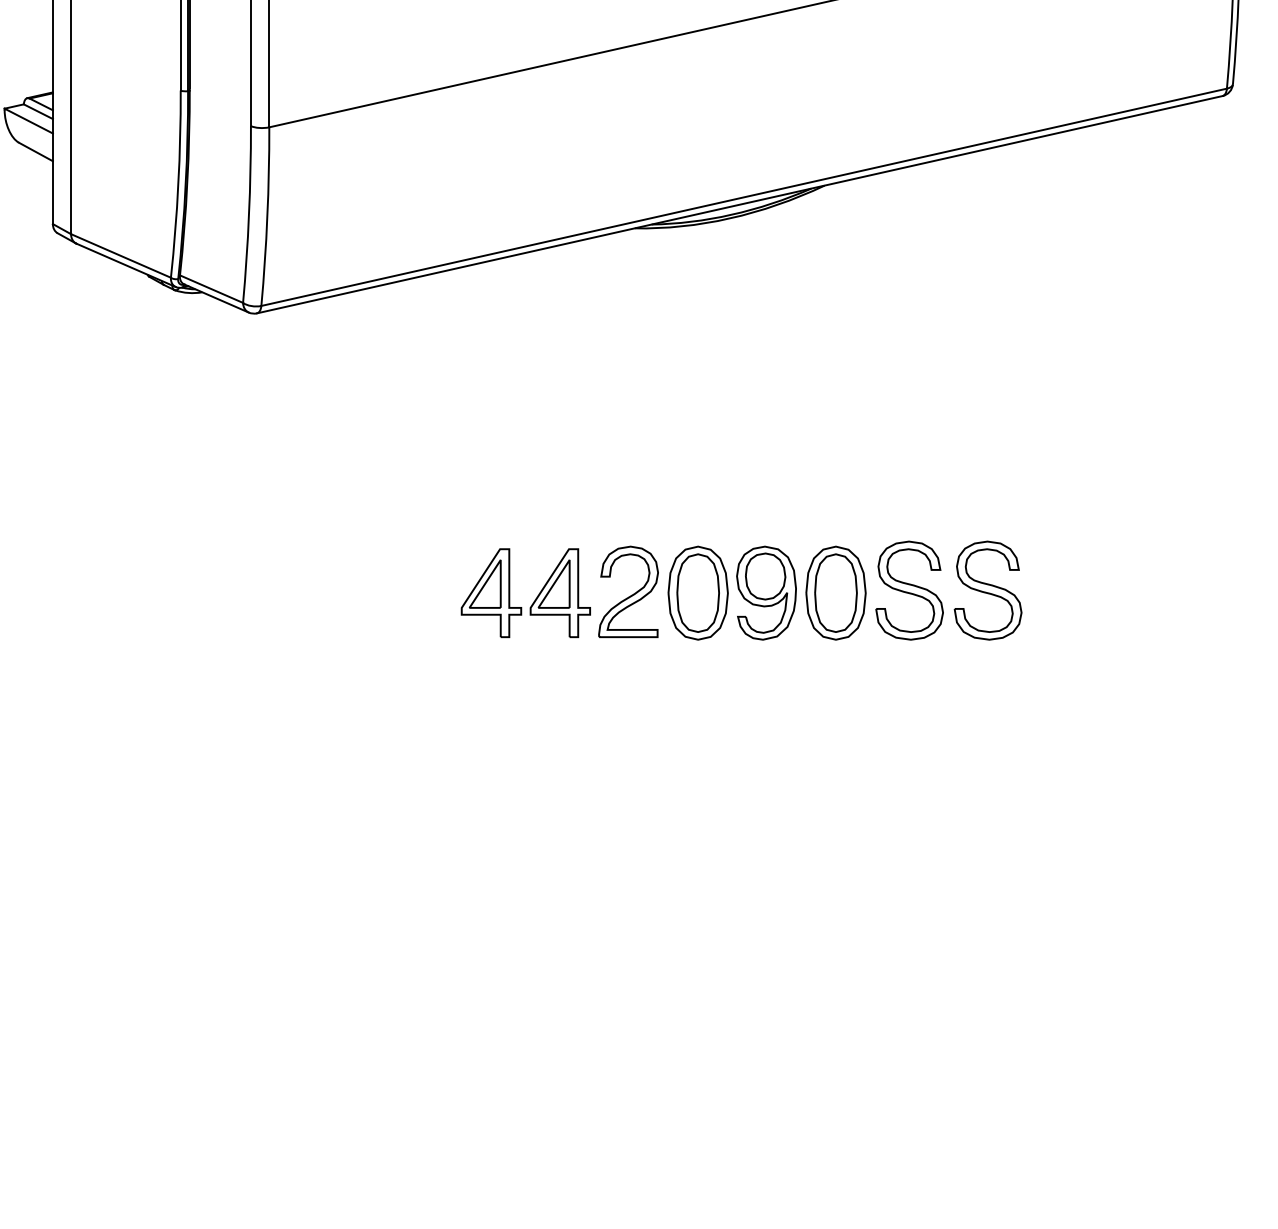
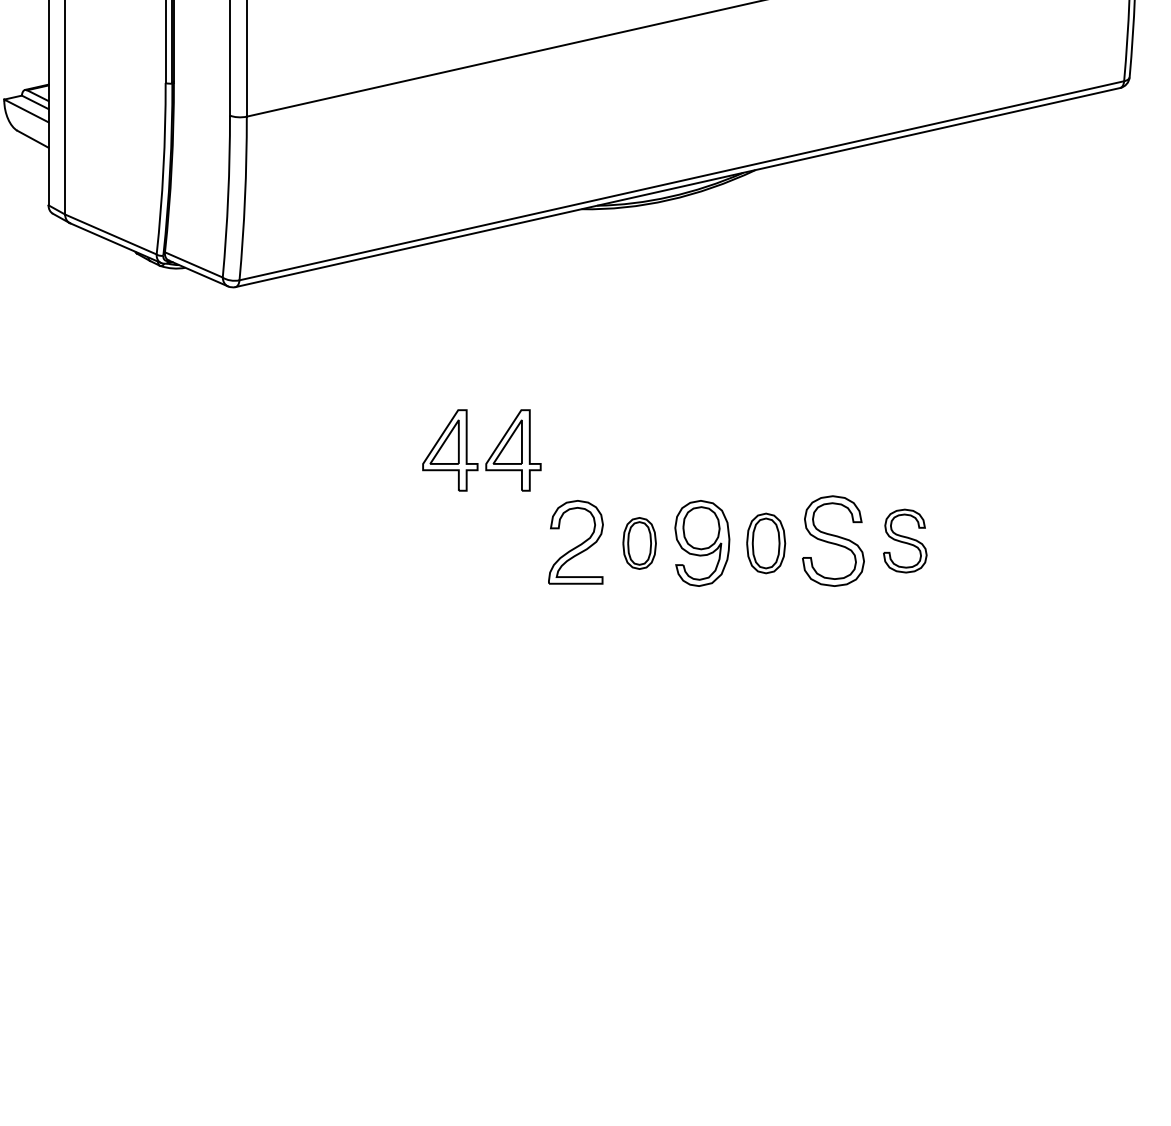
part: (987, 589) -> (904, 540), size x0.7
part: (697, 593) -> (639, 543), size x0.6
part: (836, 593) -> (766, 543), size x0.7
part: (535, 598) -> (490, 455), moved

